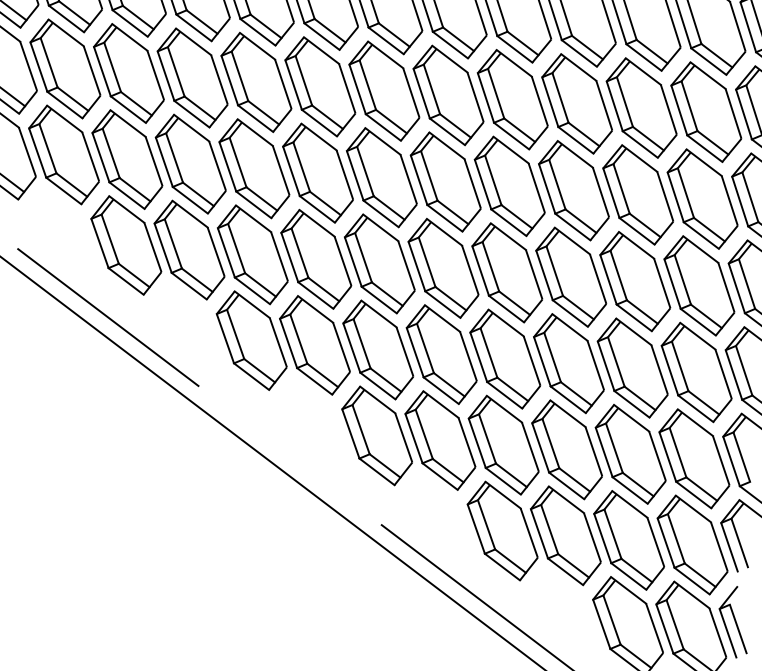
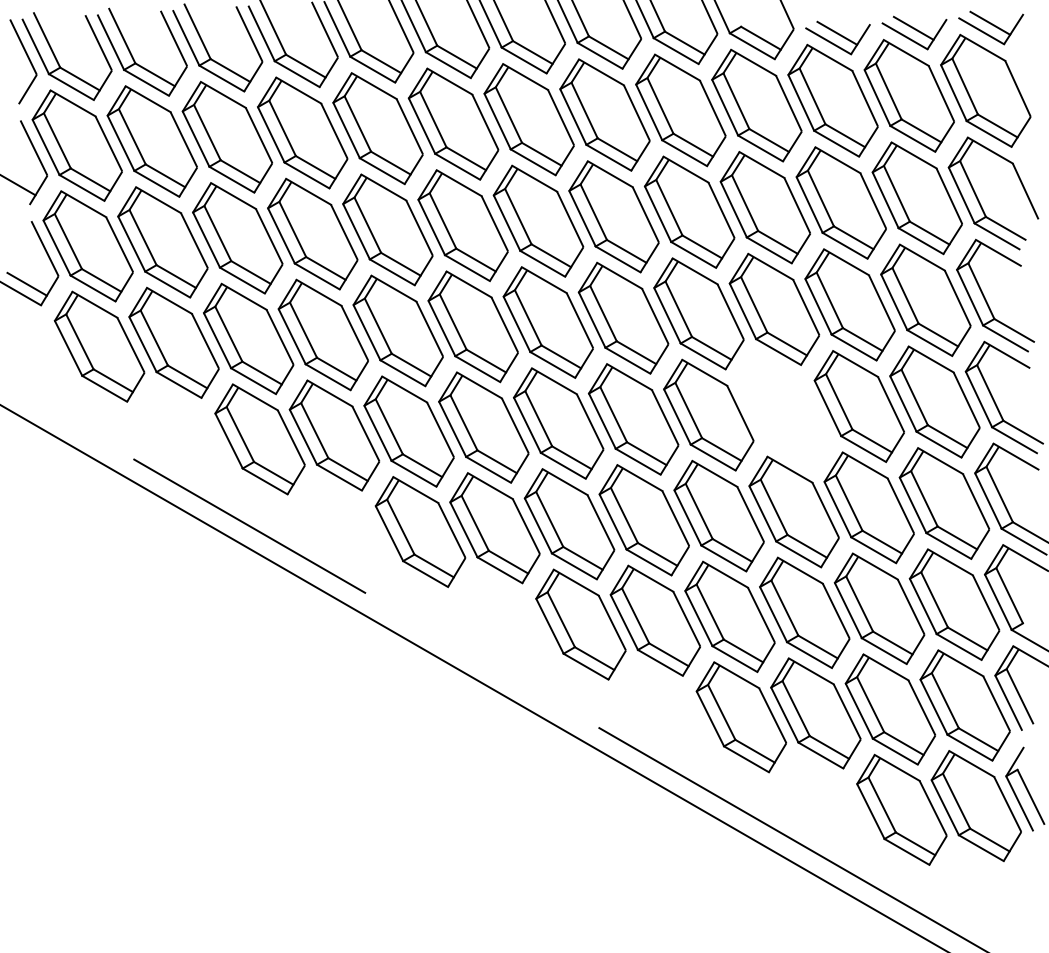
part: (570, 276) -> (783, 410), removed

